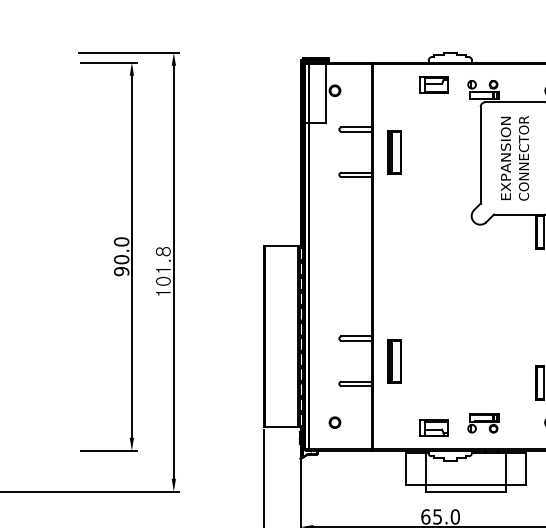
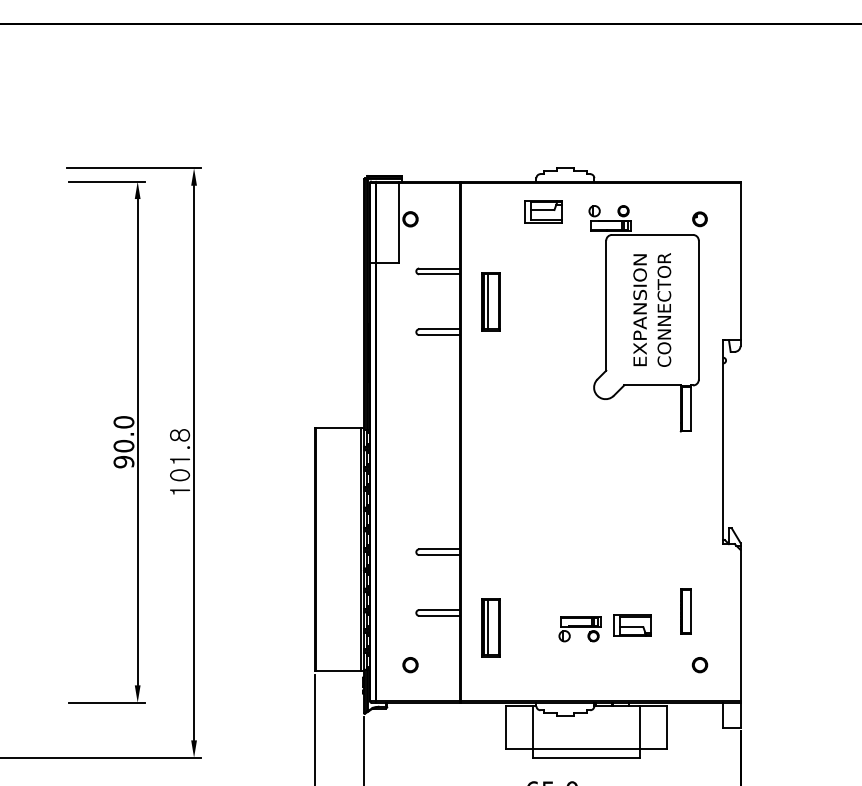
part: (394, 361) -> (490, 627), moved
part: (483, 423) -> (579, 629), moved
part: (434, 428) -> (632, 625), moved

